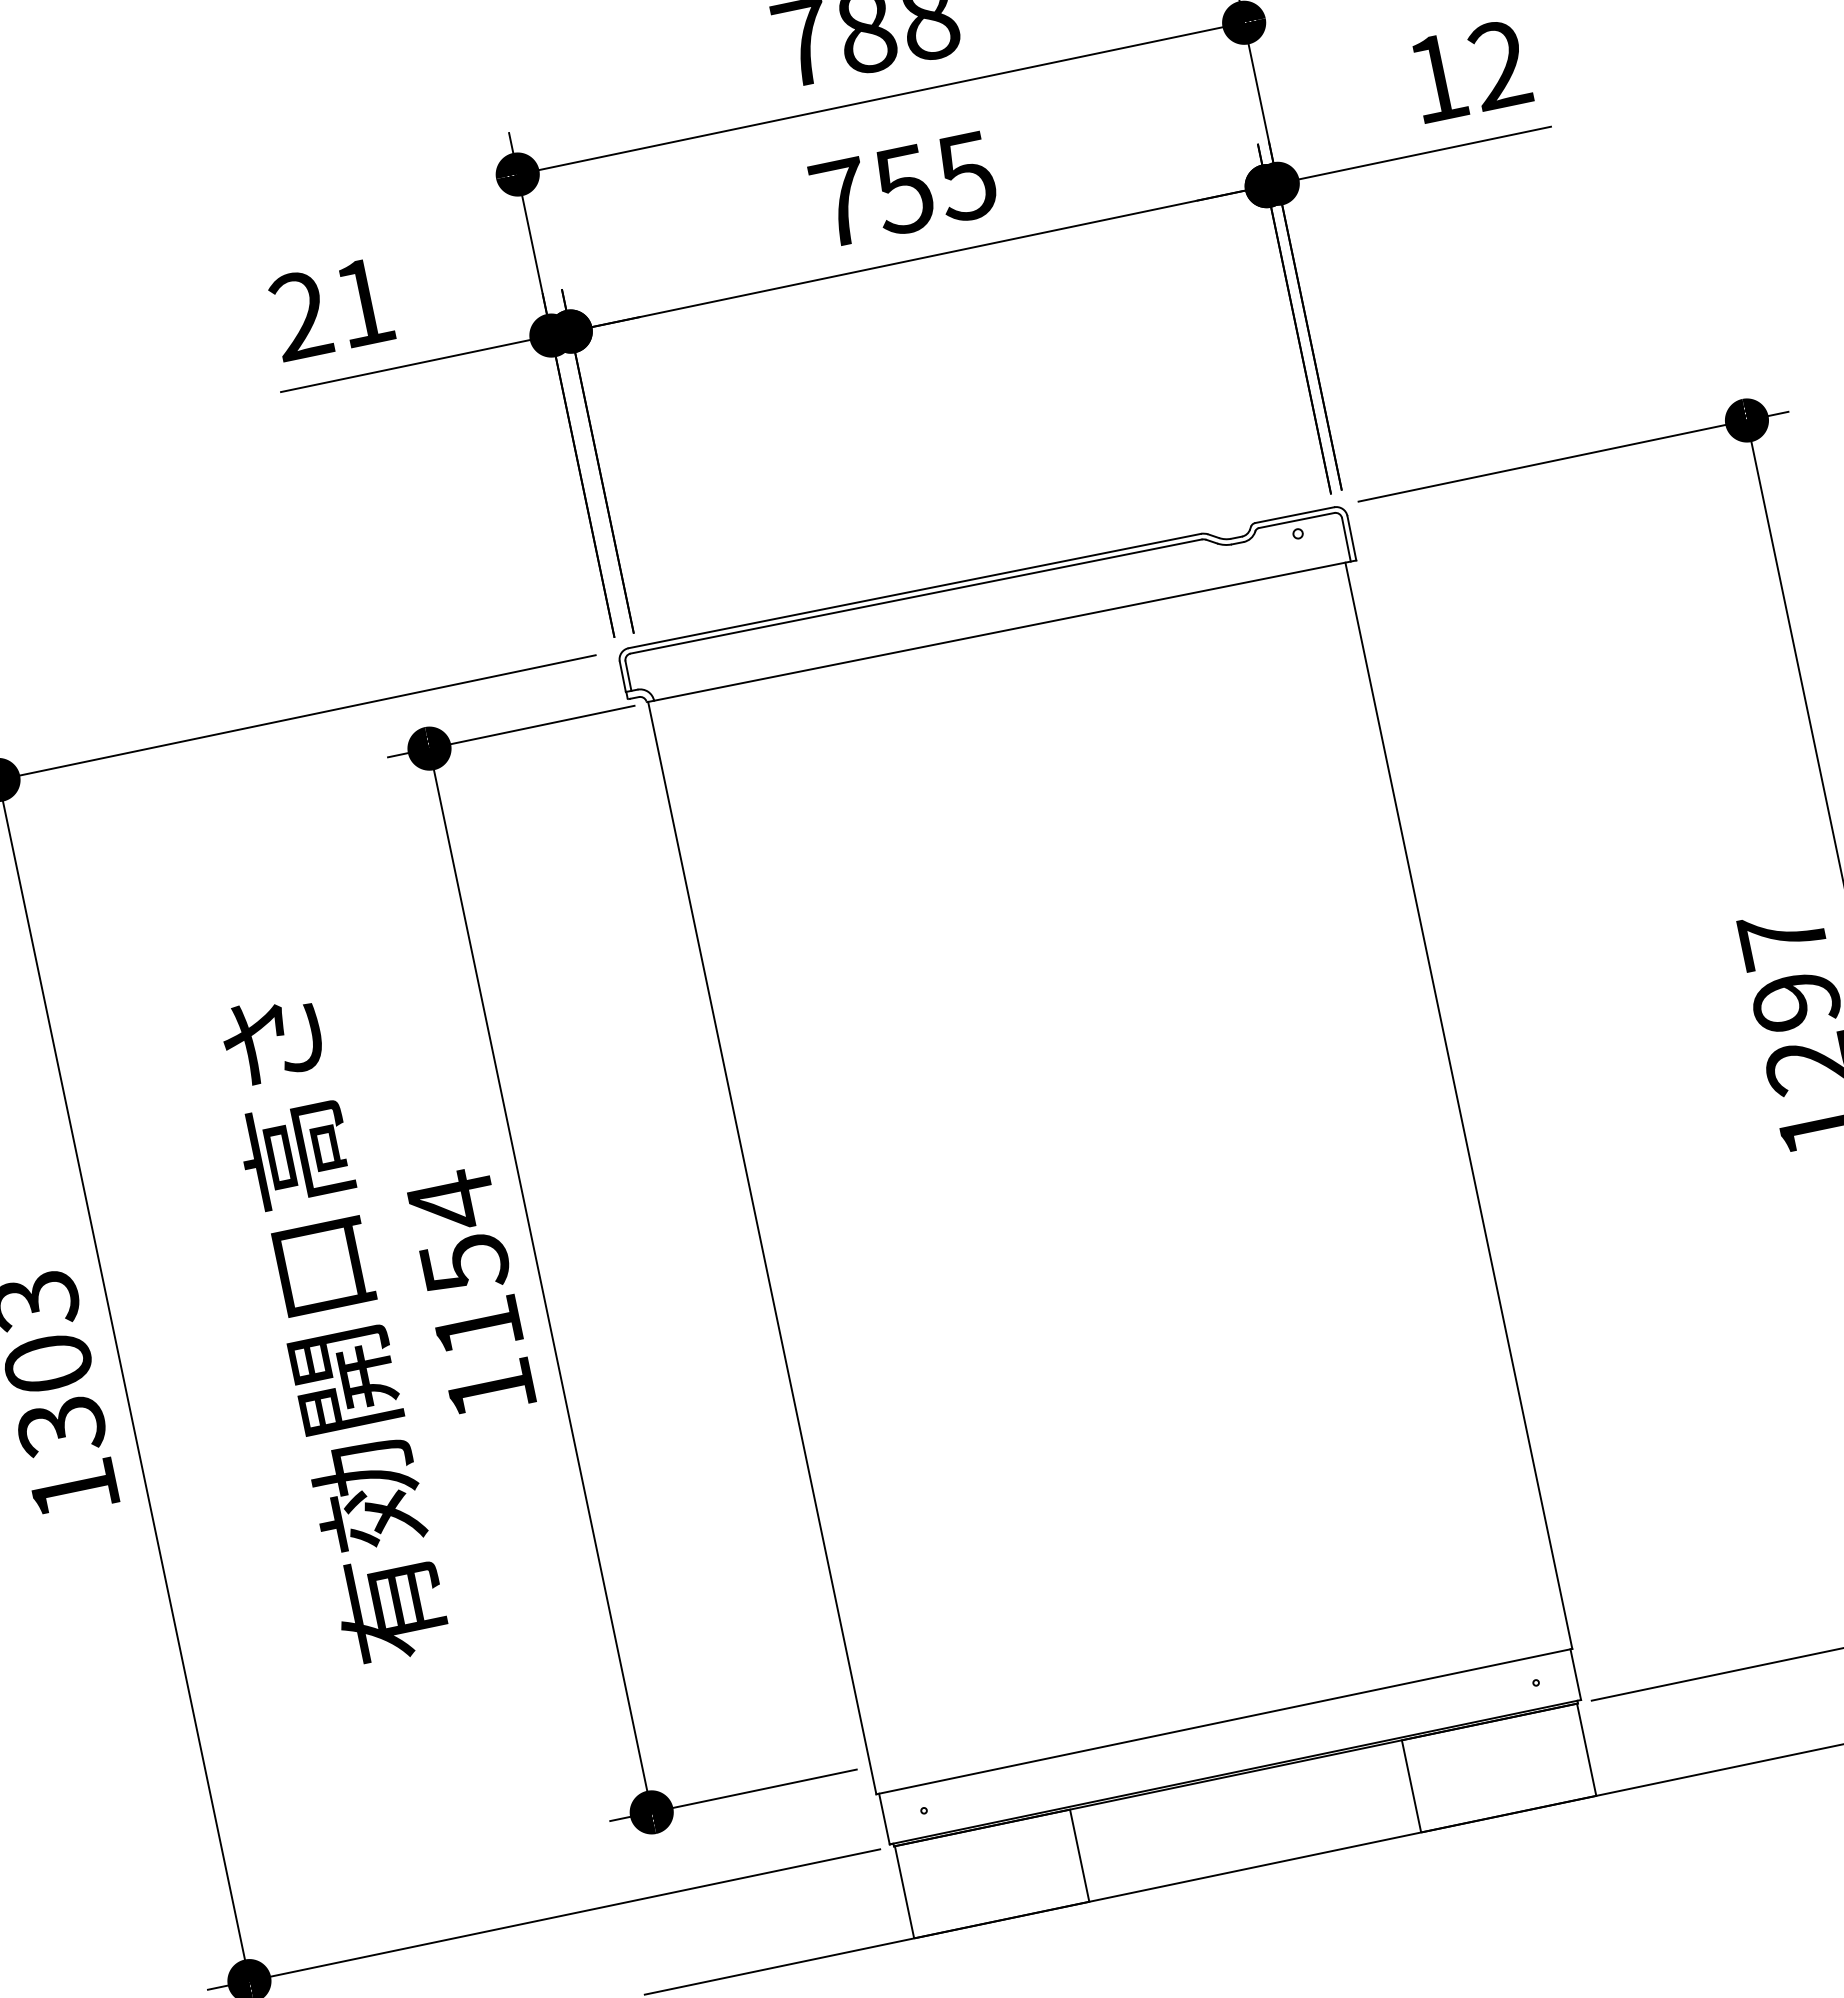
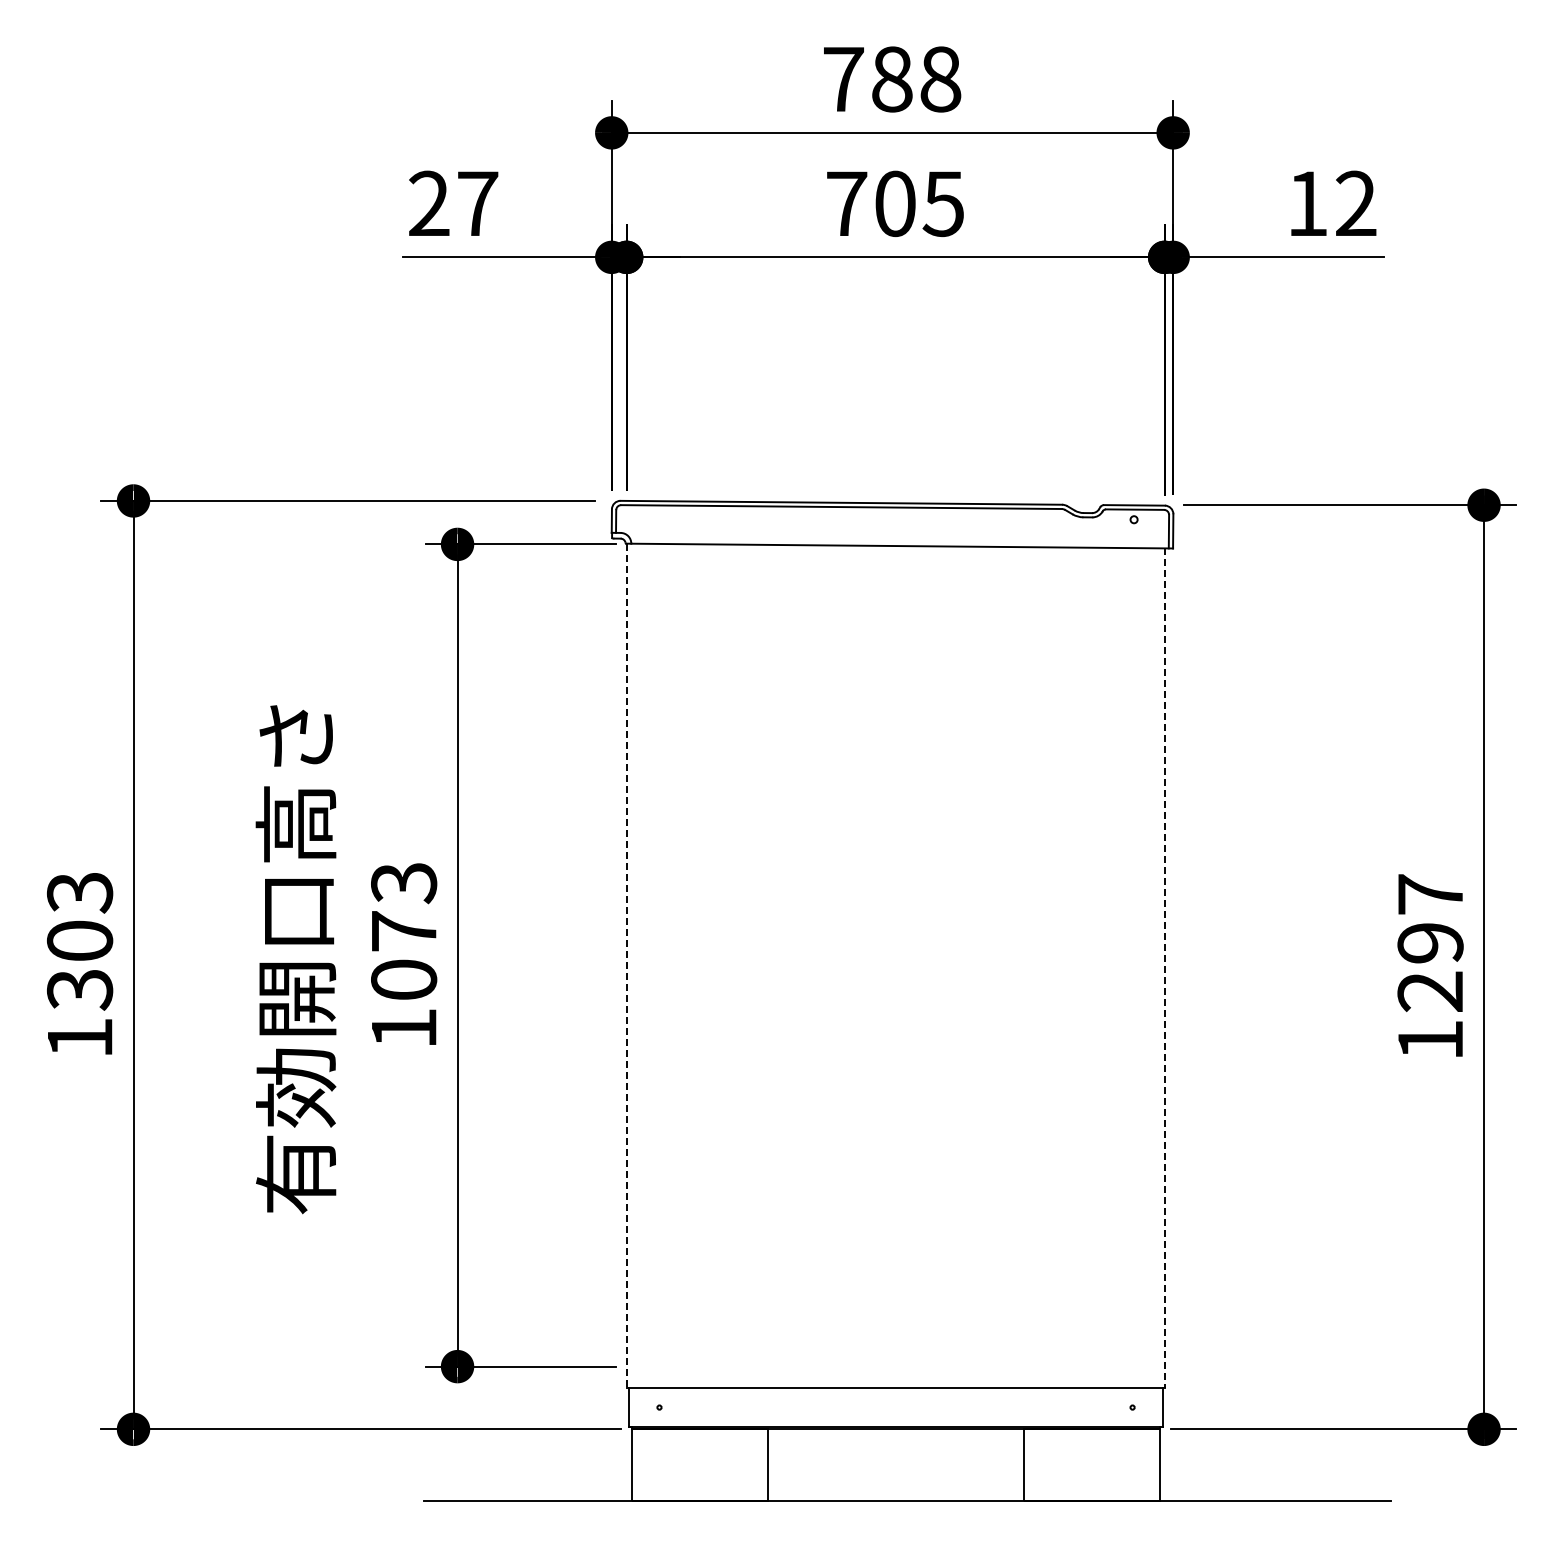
text: (902, 189) -> (894, 203), 755 -> 705
text: (364, 301) -> (478, 203), 21 -> 27
line: (1458, 1106) -> (1164, 968), solid -> dashed
line: (762, 1249) -> (626, 966), solid -> dashed
text: (465, 1262) -> (404, 930), 1154 -> 1073

